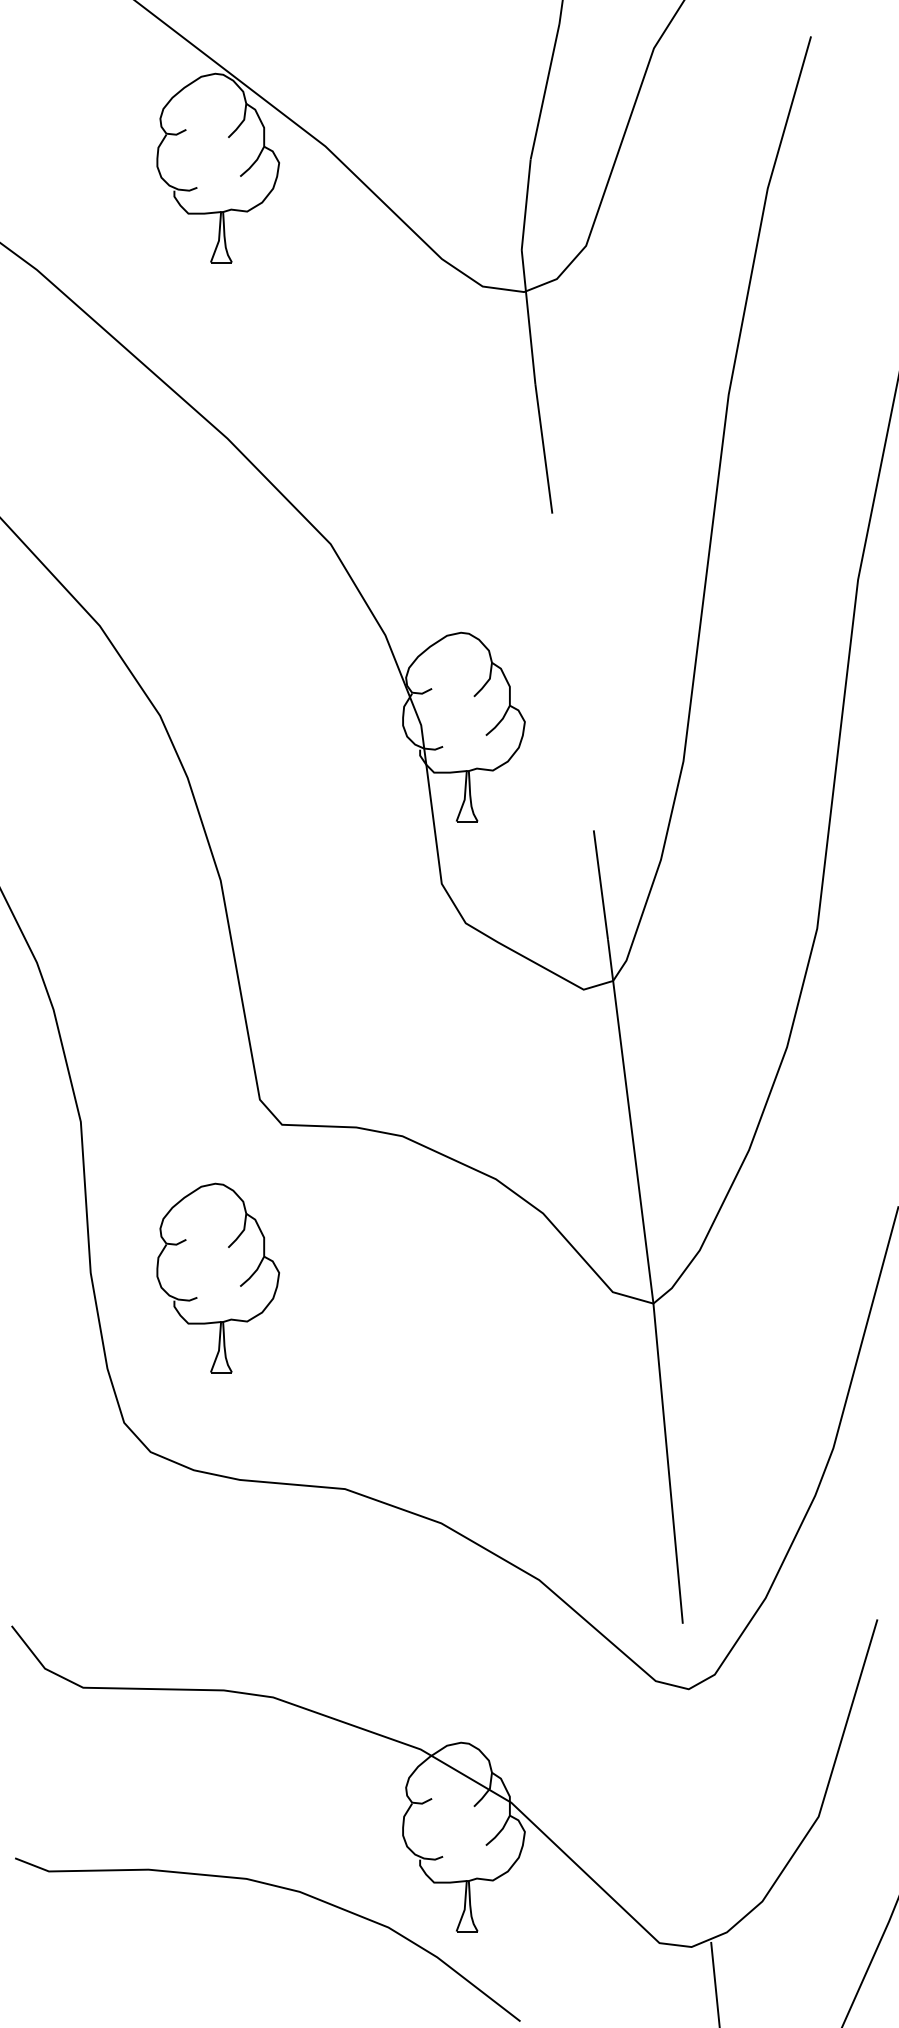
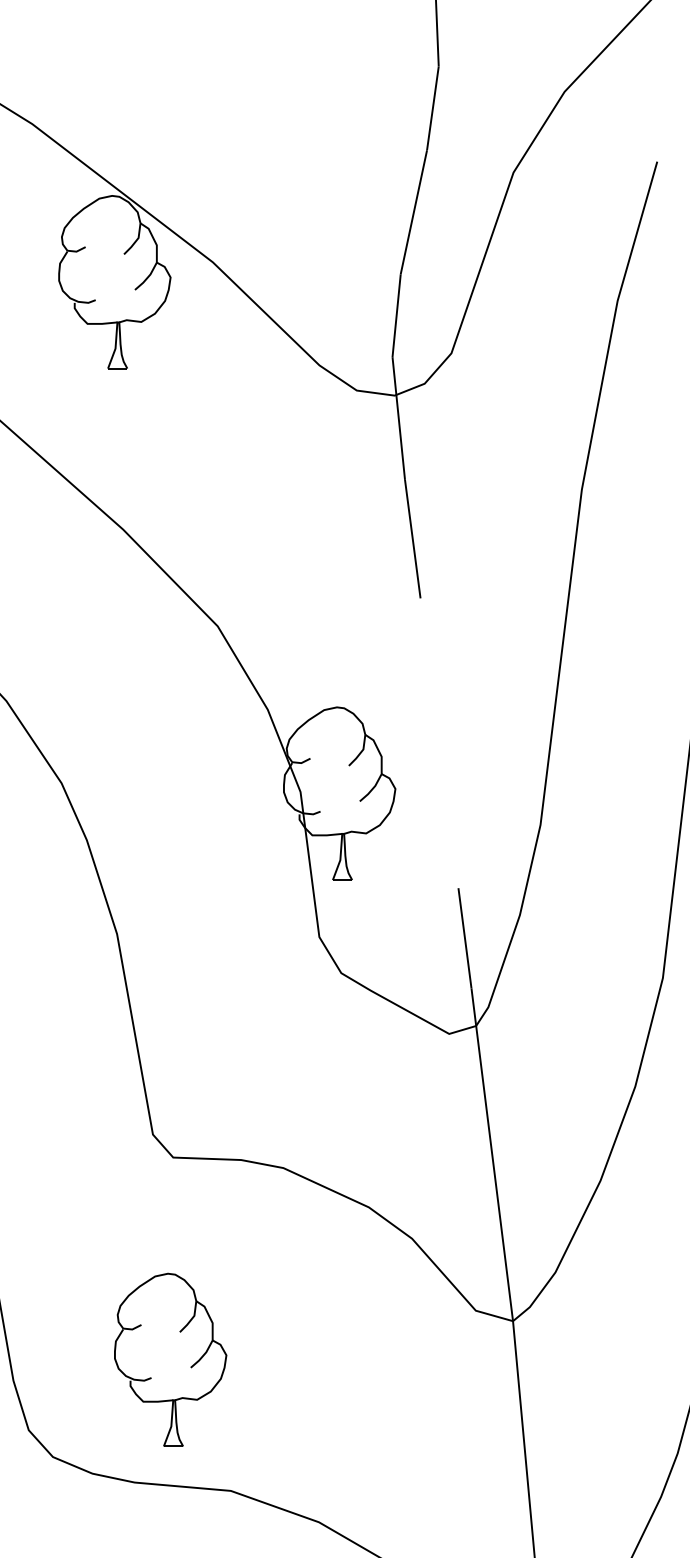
part: (217, 1277) -> (169, 1359), moved

